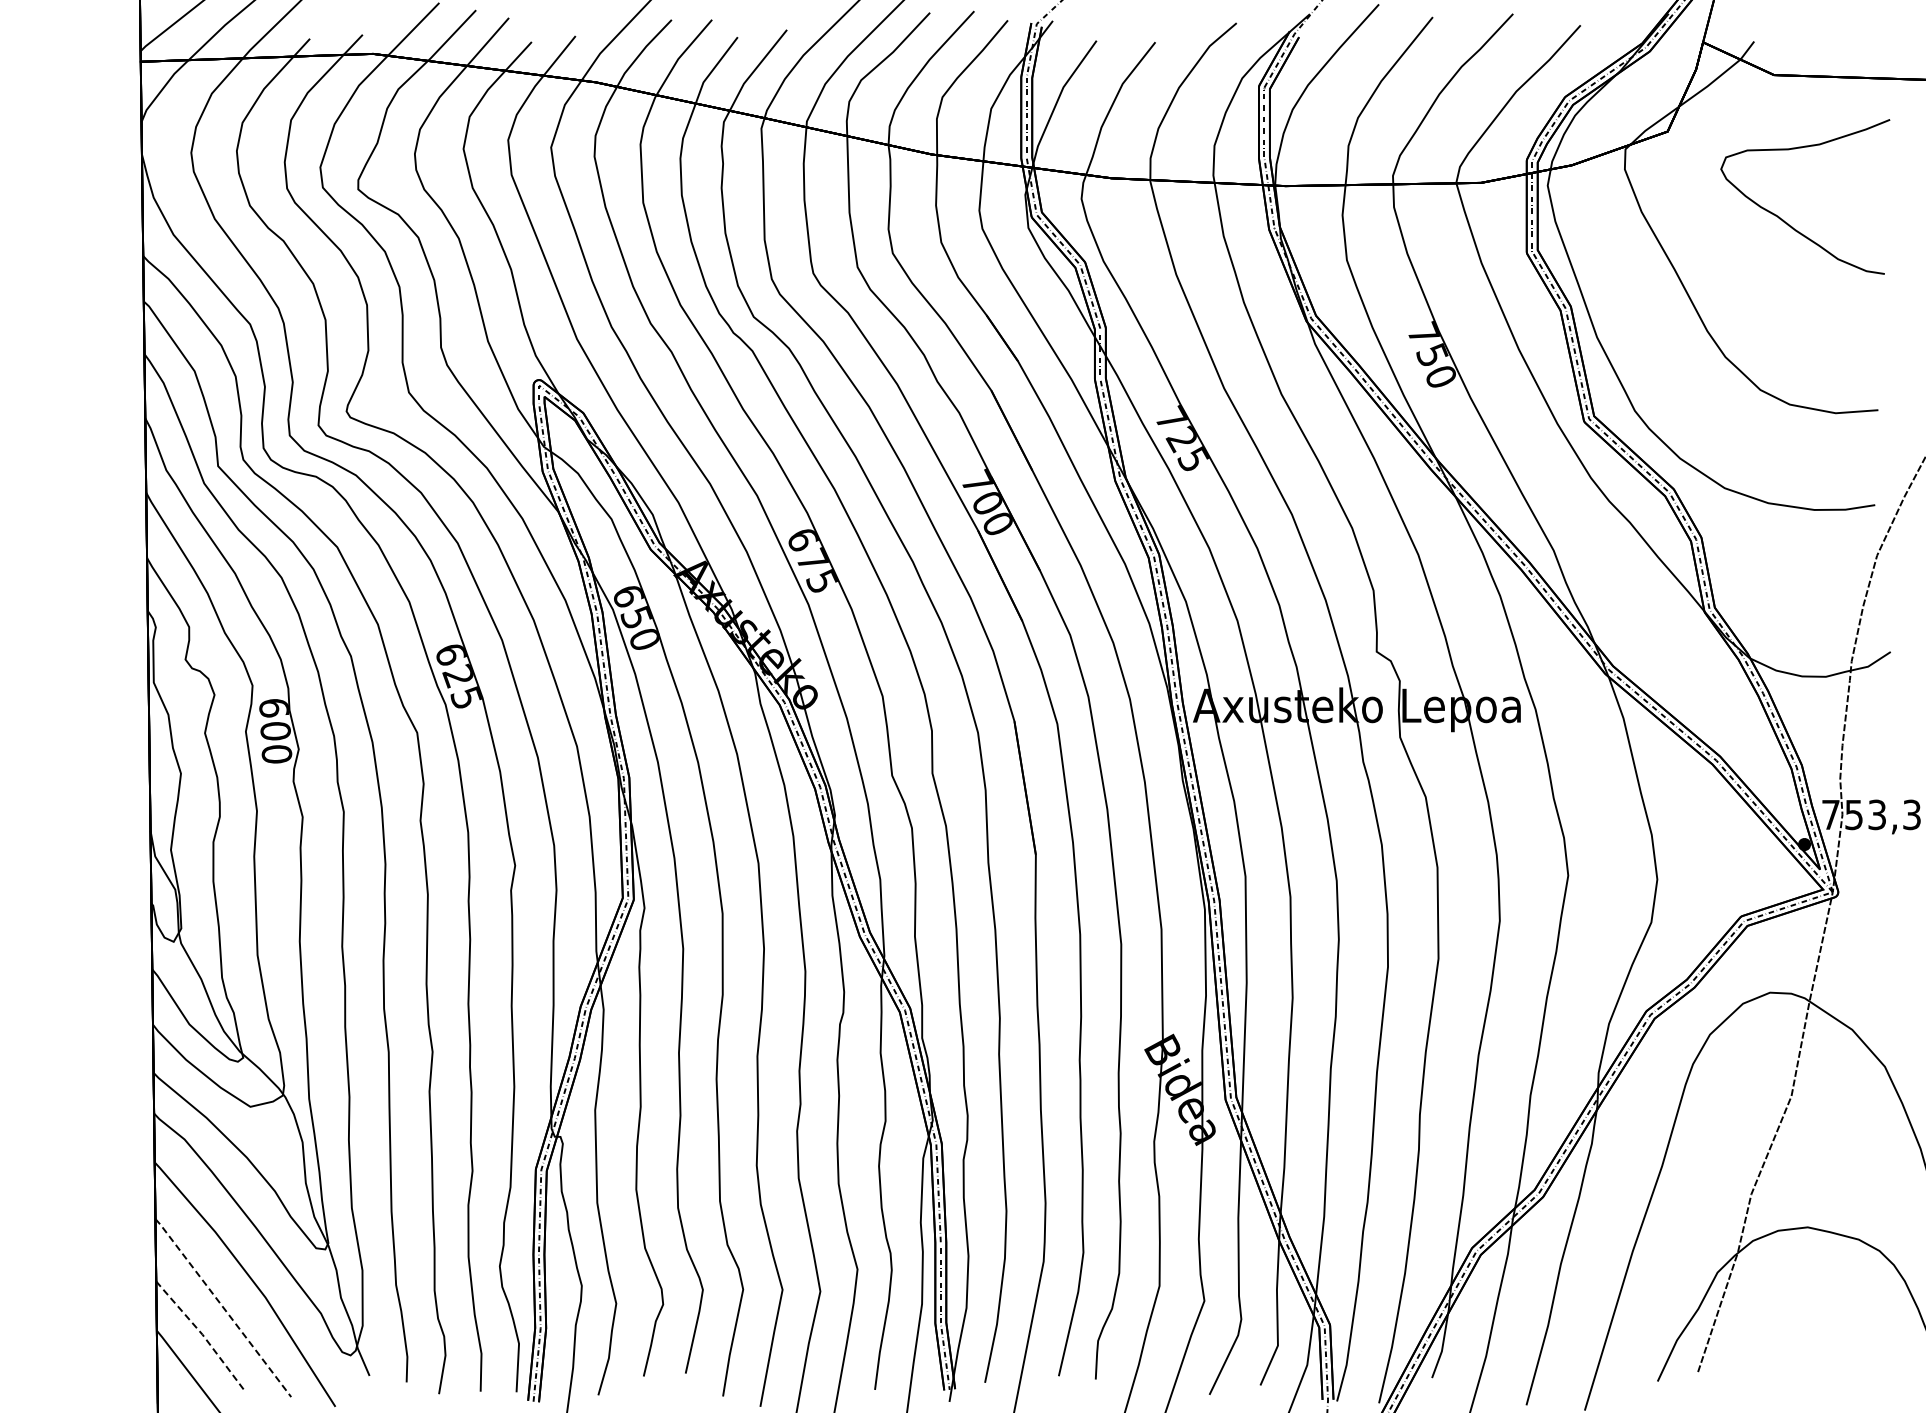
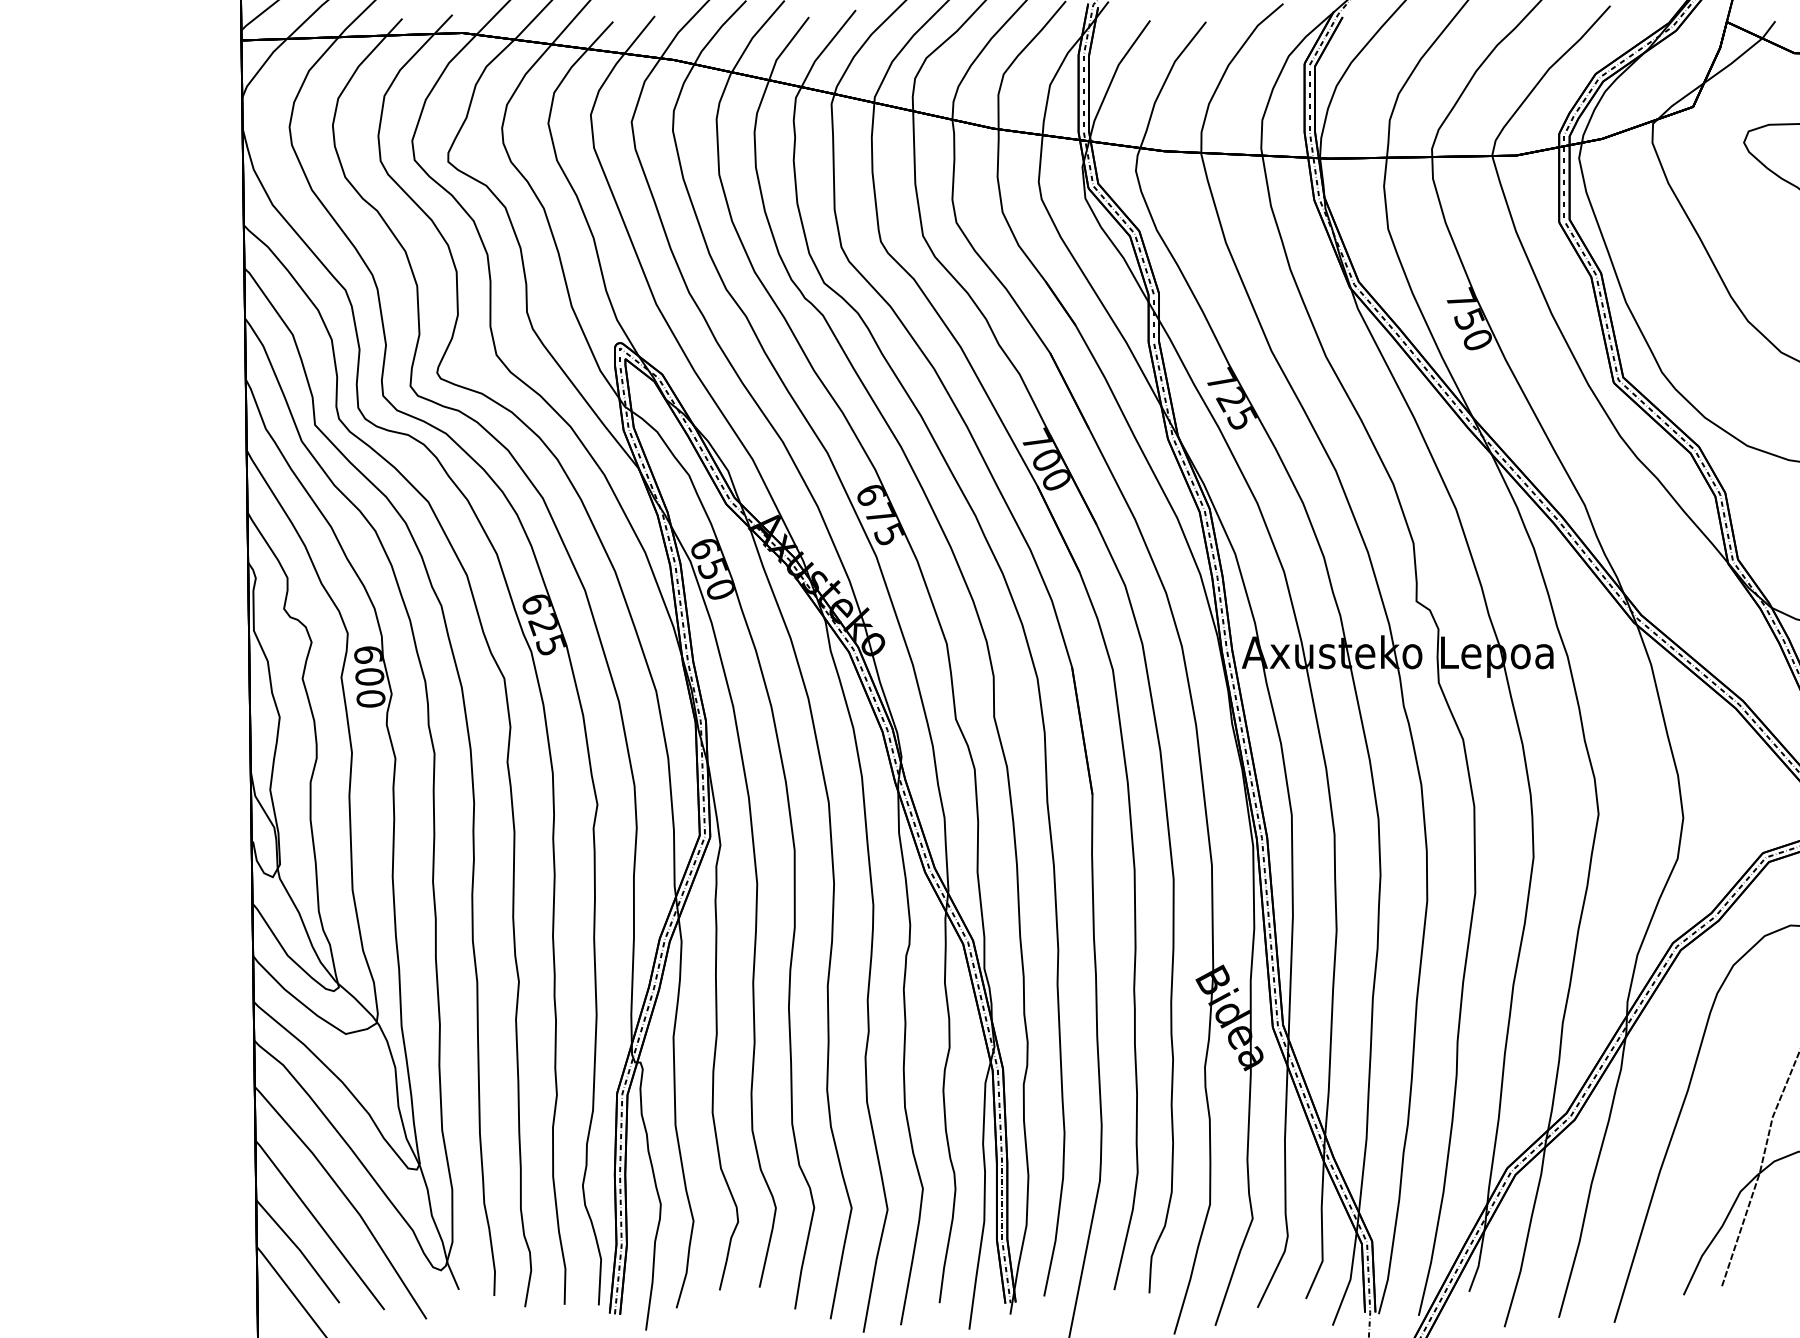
line: (223, 1307) -> (320, 1224), dashed -> solid
line: (201, 1333) -> (299, 1249), dashed -> solid

